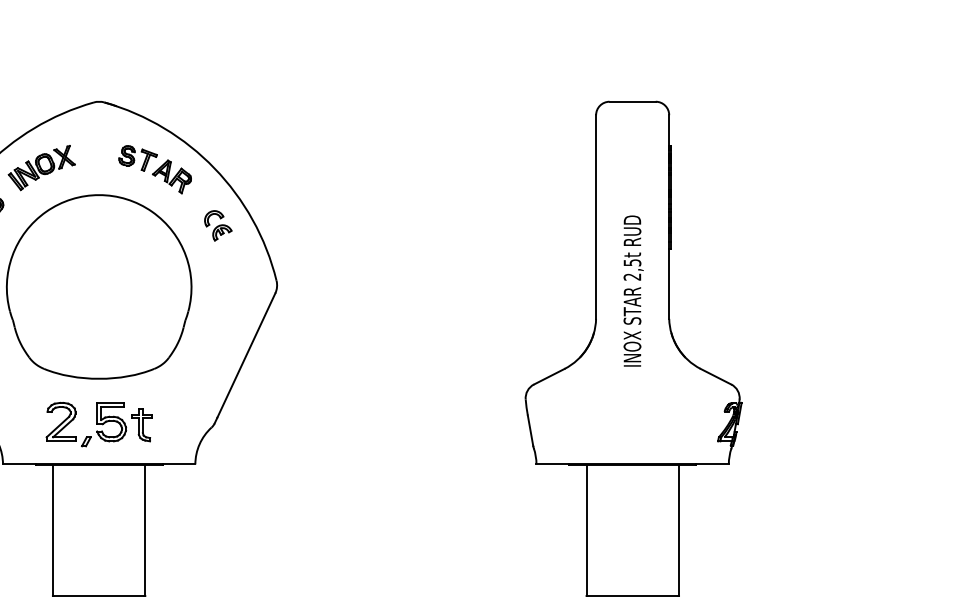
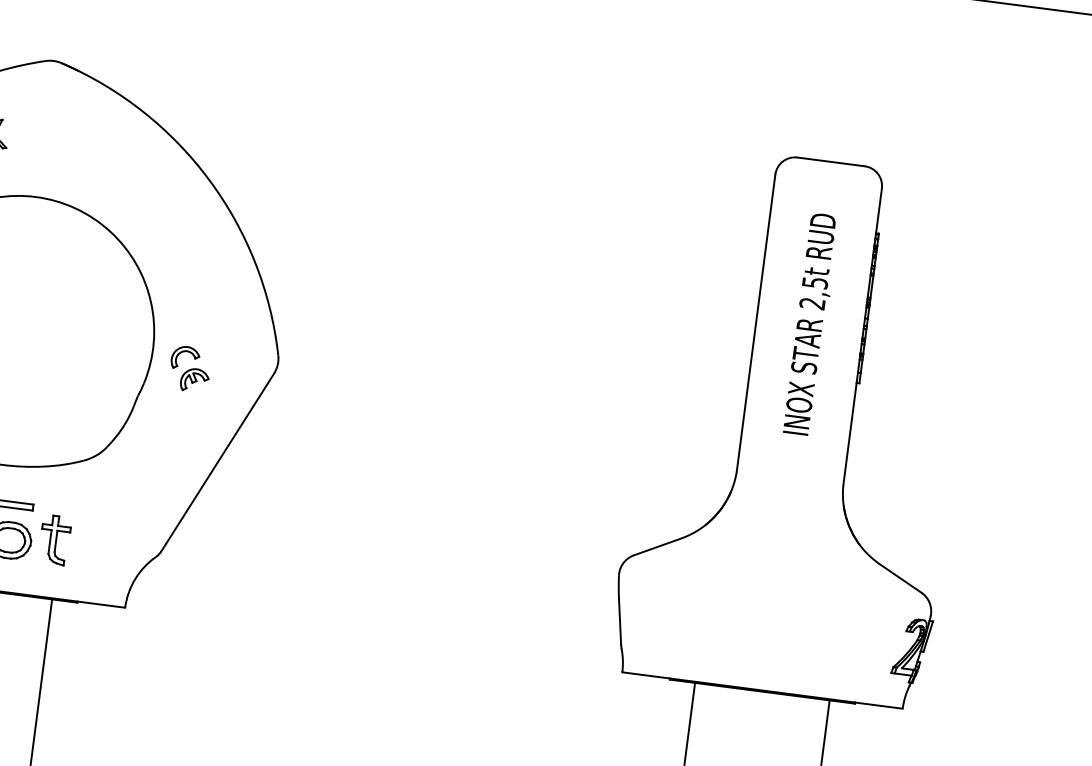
part: (154, 169) -> (121, 170), removed
part: (218, 225) -> (190, 368), moved
text: (633, 290) -> (811, 323), moved

